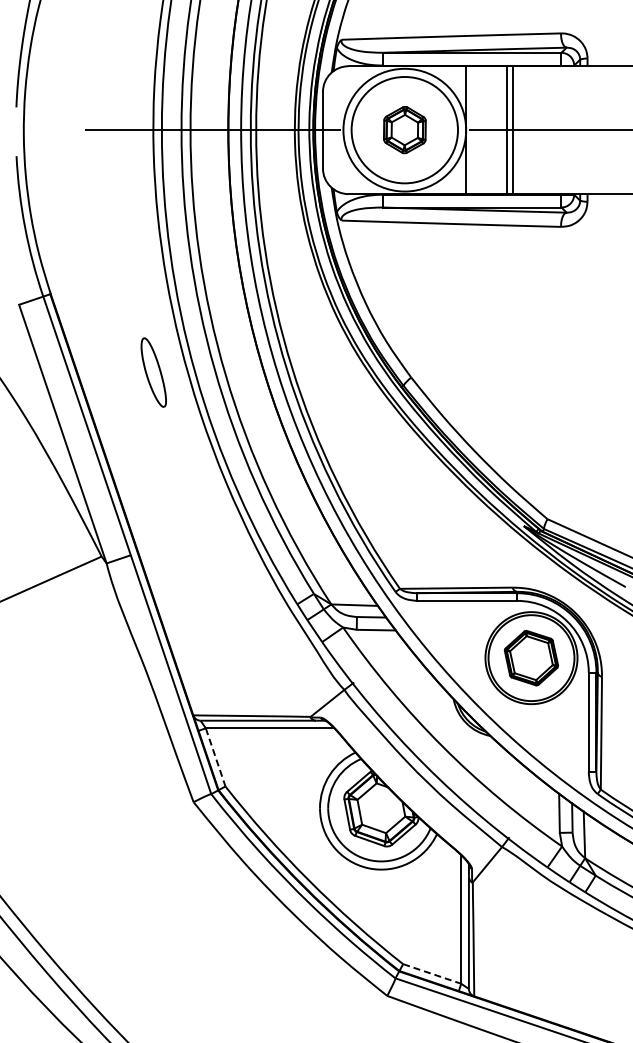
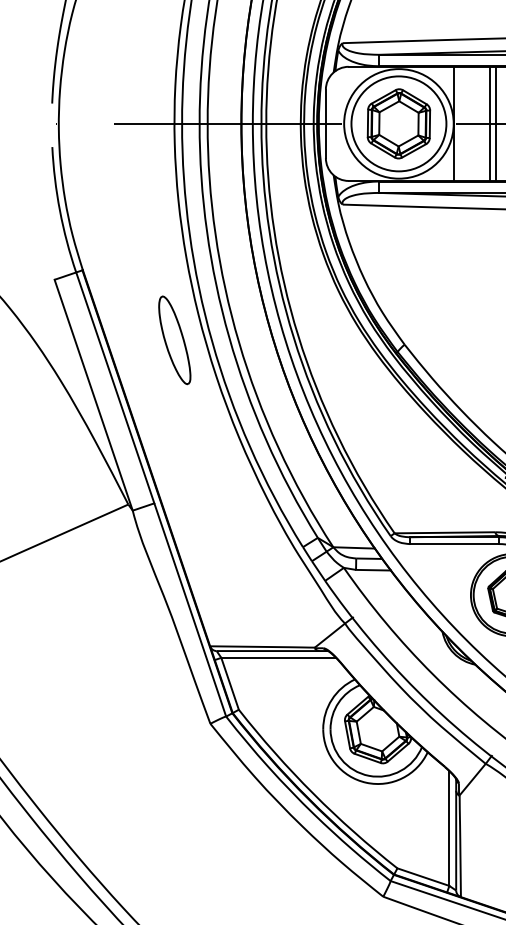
part: (404, 129) -> (398, 123), size x1.67
part: (153, 372) -> (174, 340), size x1.43
line: (215, 757) -> (229, 683), dashed -> solid
line: (432, 973) -> (423, 876), dashed -> solid

